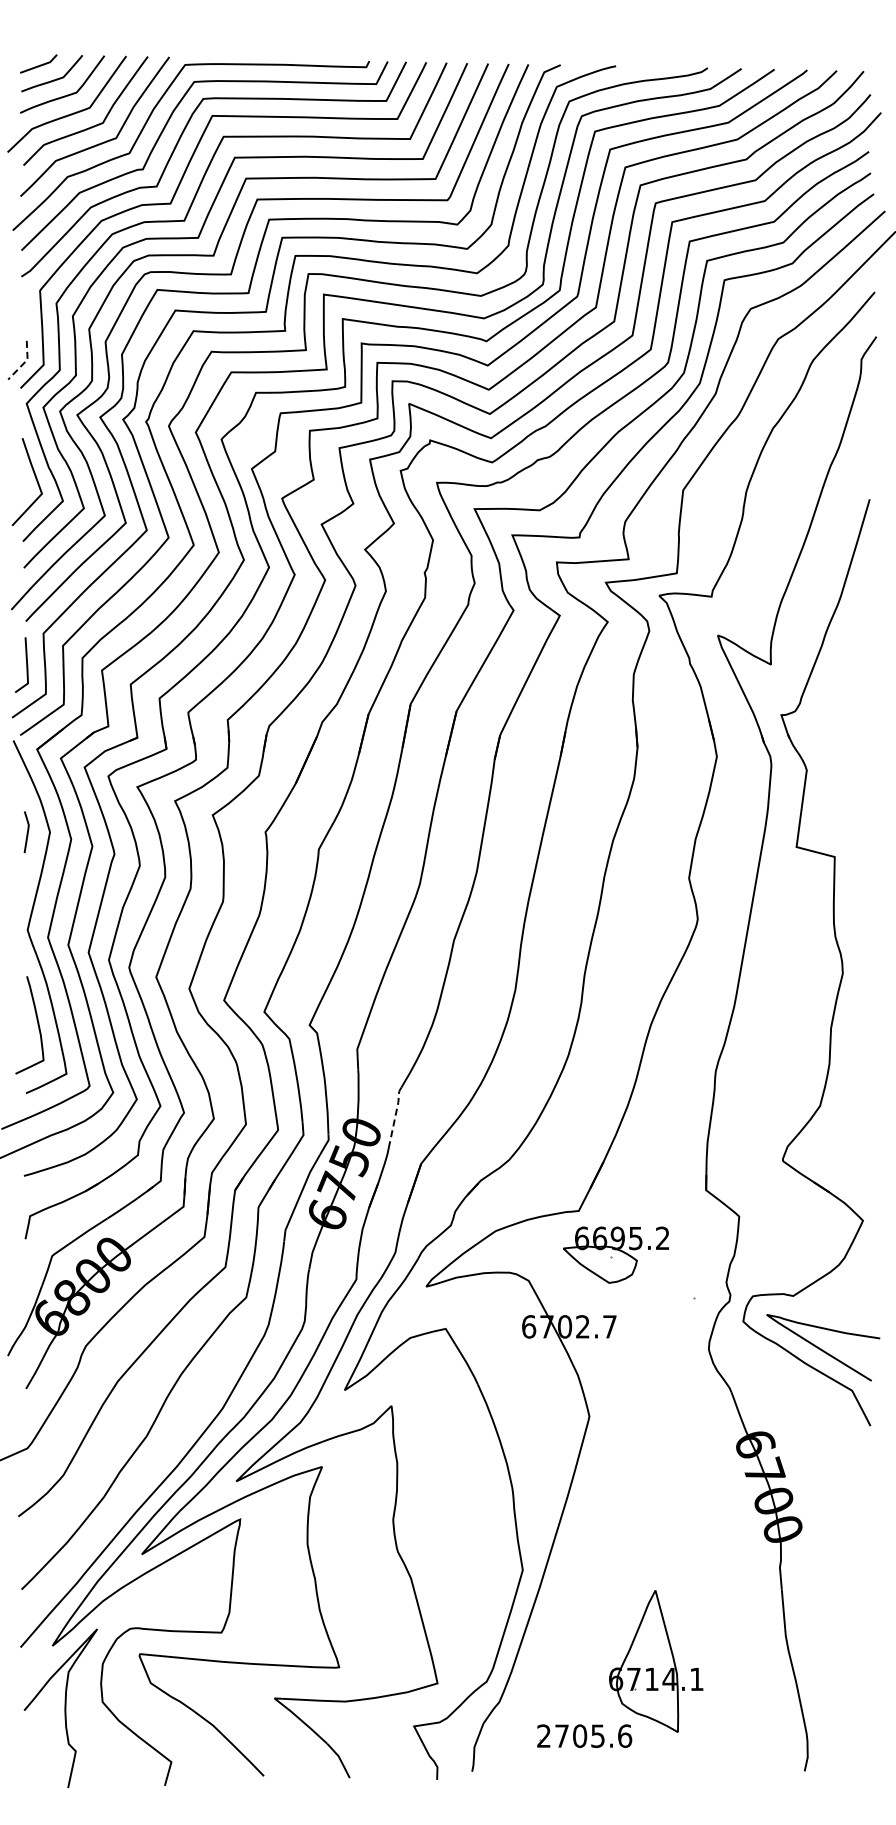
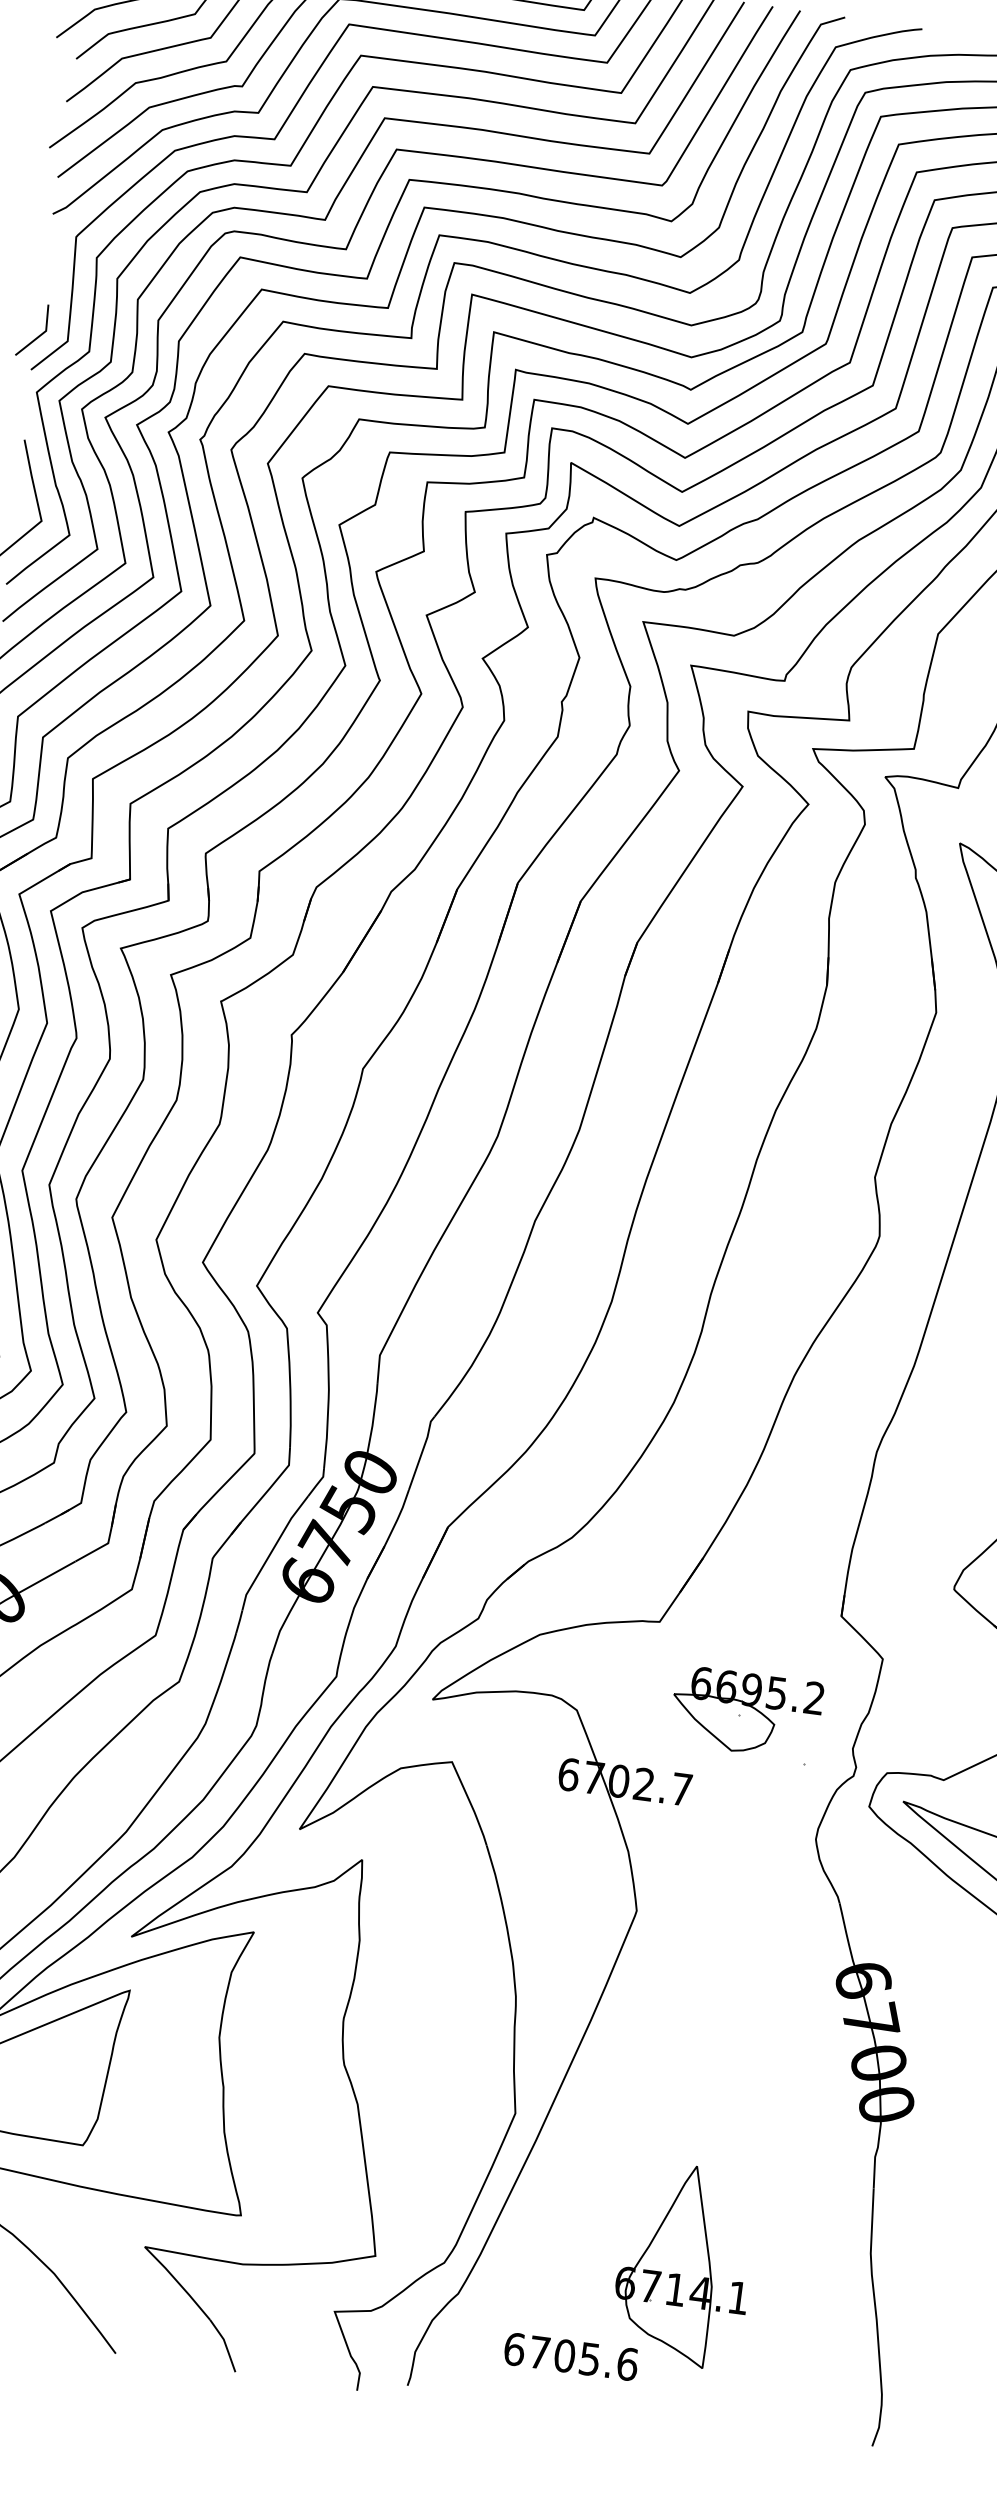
line: (24, 362) -> (41, 334), dashed -> solid
line: (396, 1113) -> (422, 1452), dashed -> solid
part: (615, 1254) -> (745, 1712), moved
text: (544, 1735) -> (515, 2348), 2705.6 -> 6705.6

